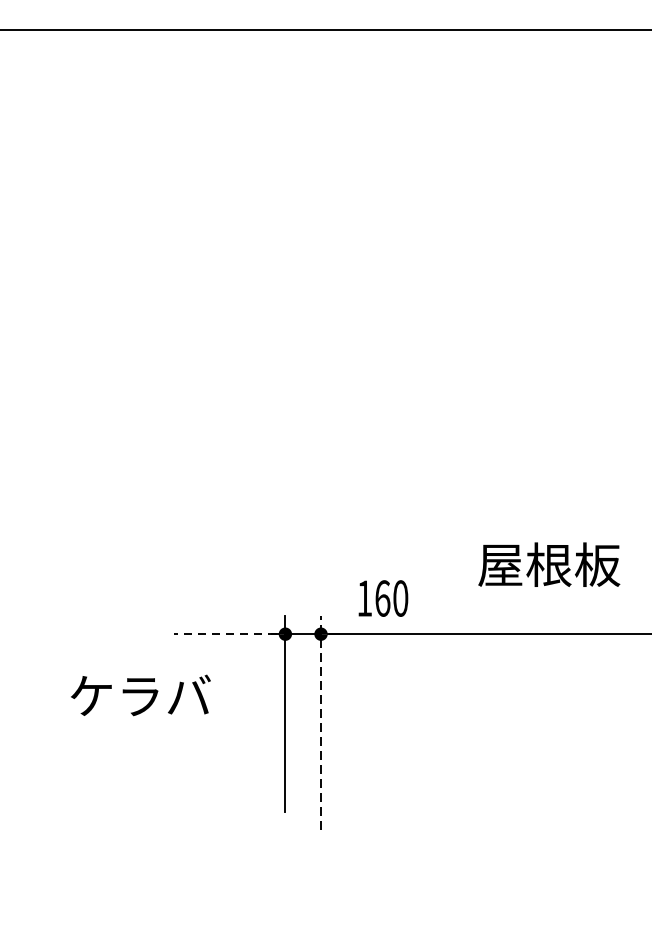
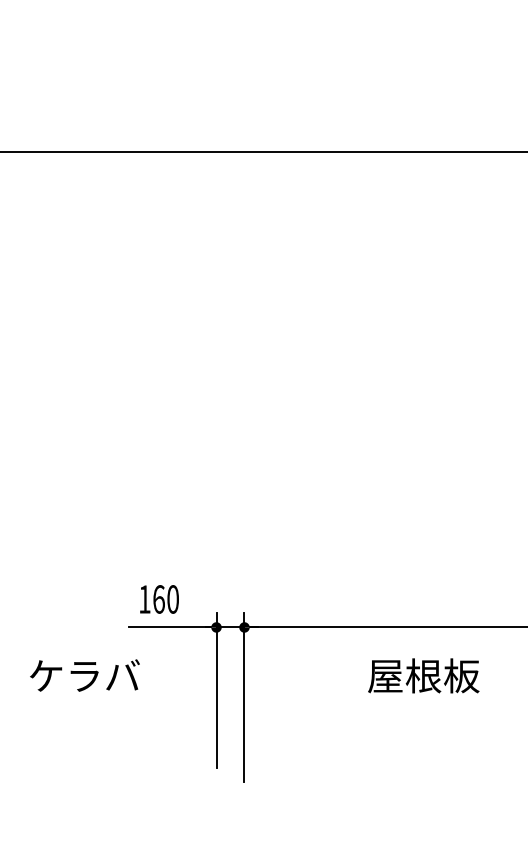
text: (548, 564) -> (423, 675), moved
text: (383, 598) -> (159, 599), moved
line: (224, 634) -> (168, 627), dashed -> solid
text: (140, 695) -> (84, 675), moved
line: (321, 722) -> (244, 696), dashed -> solid

